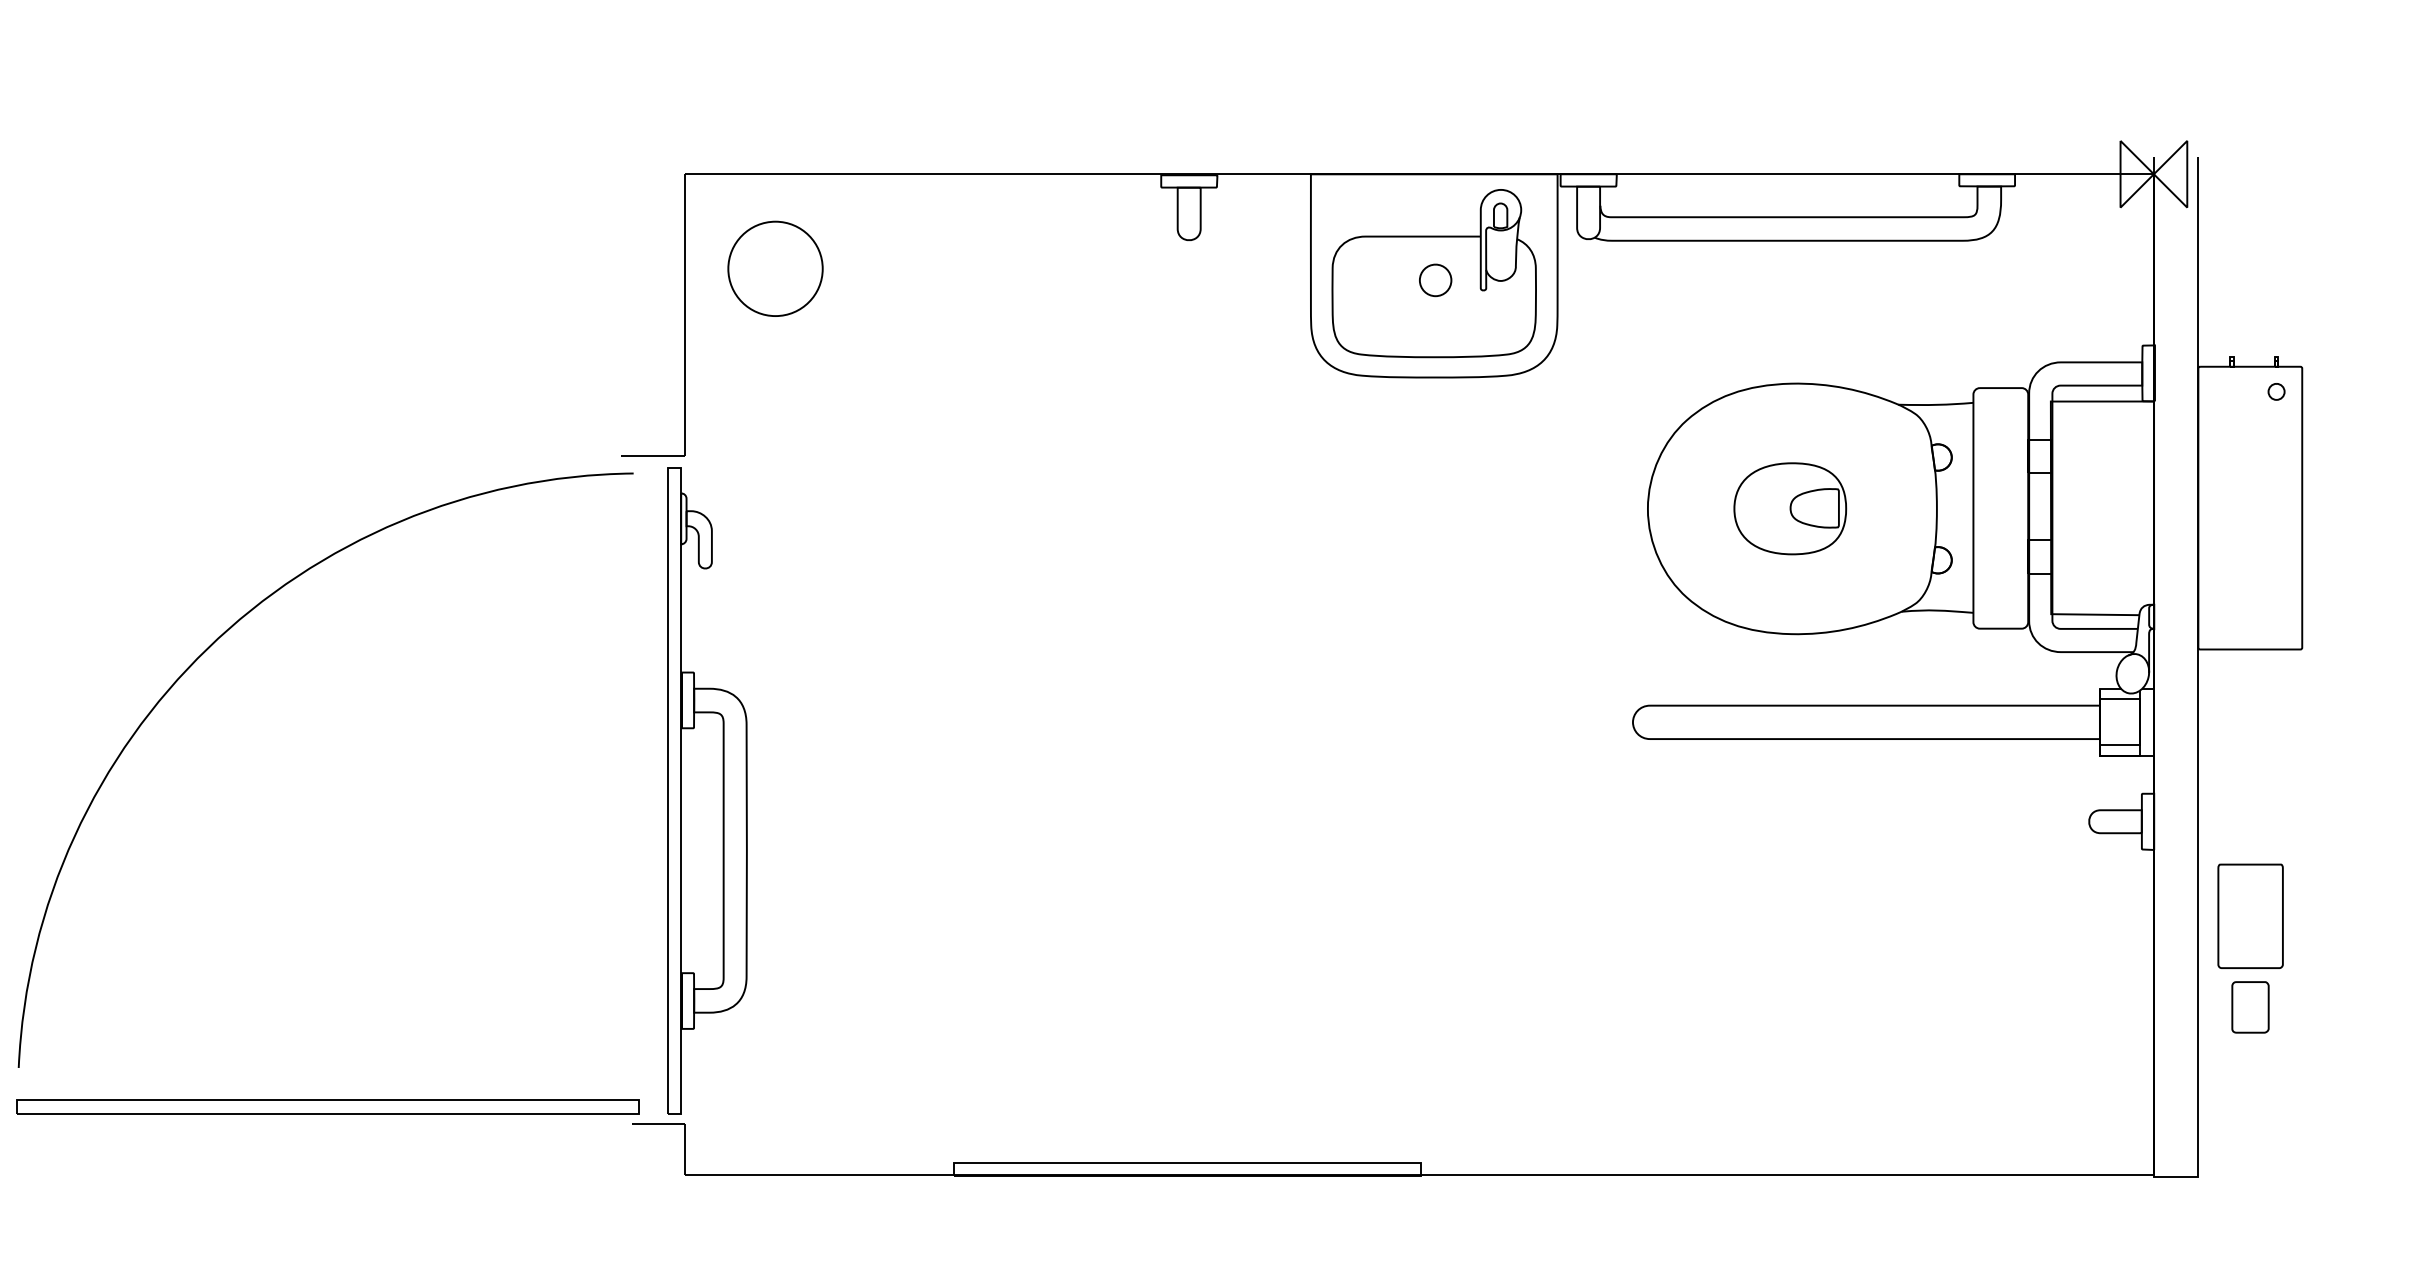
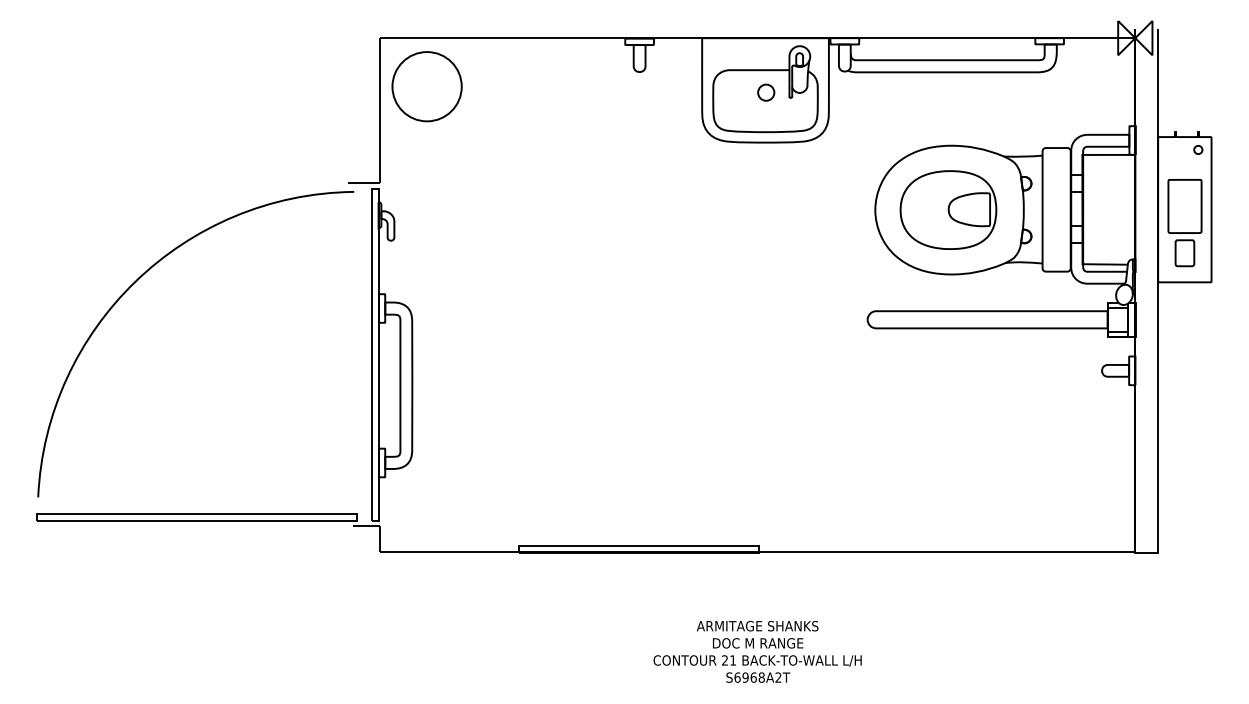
part: (774, 268) -> (426, 86), size x1.43
part: (1790, 507) -> (948, 209), size x1.67
part: (2249, 949) -> (1184, 223), moved

